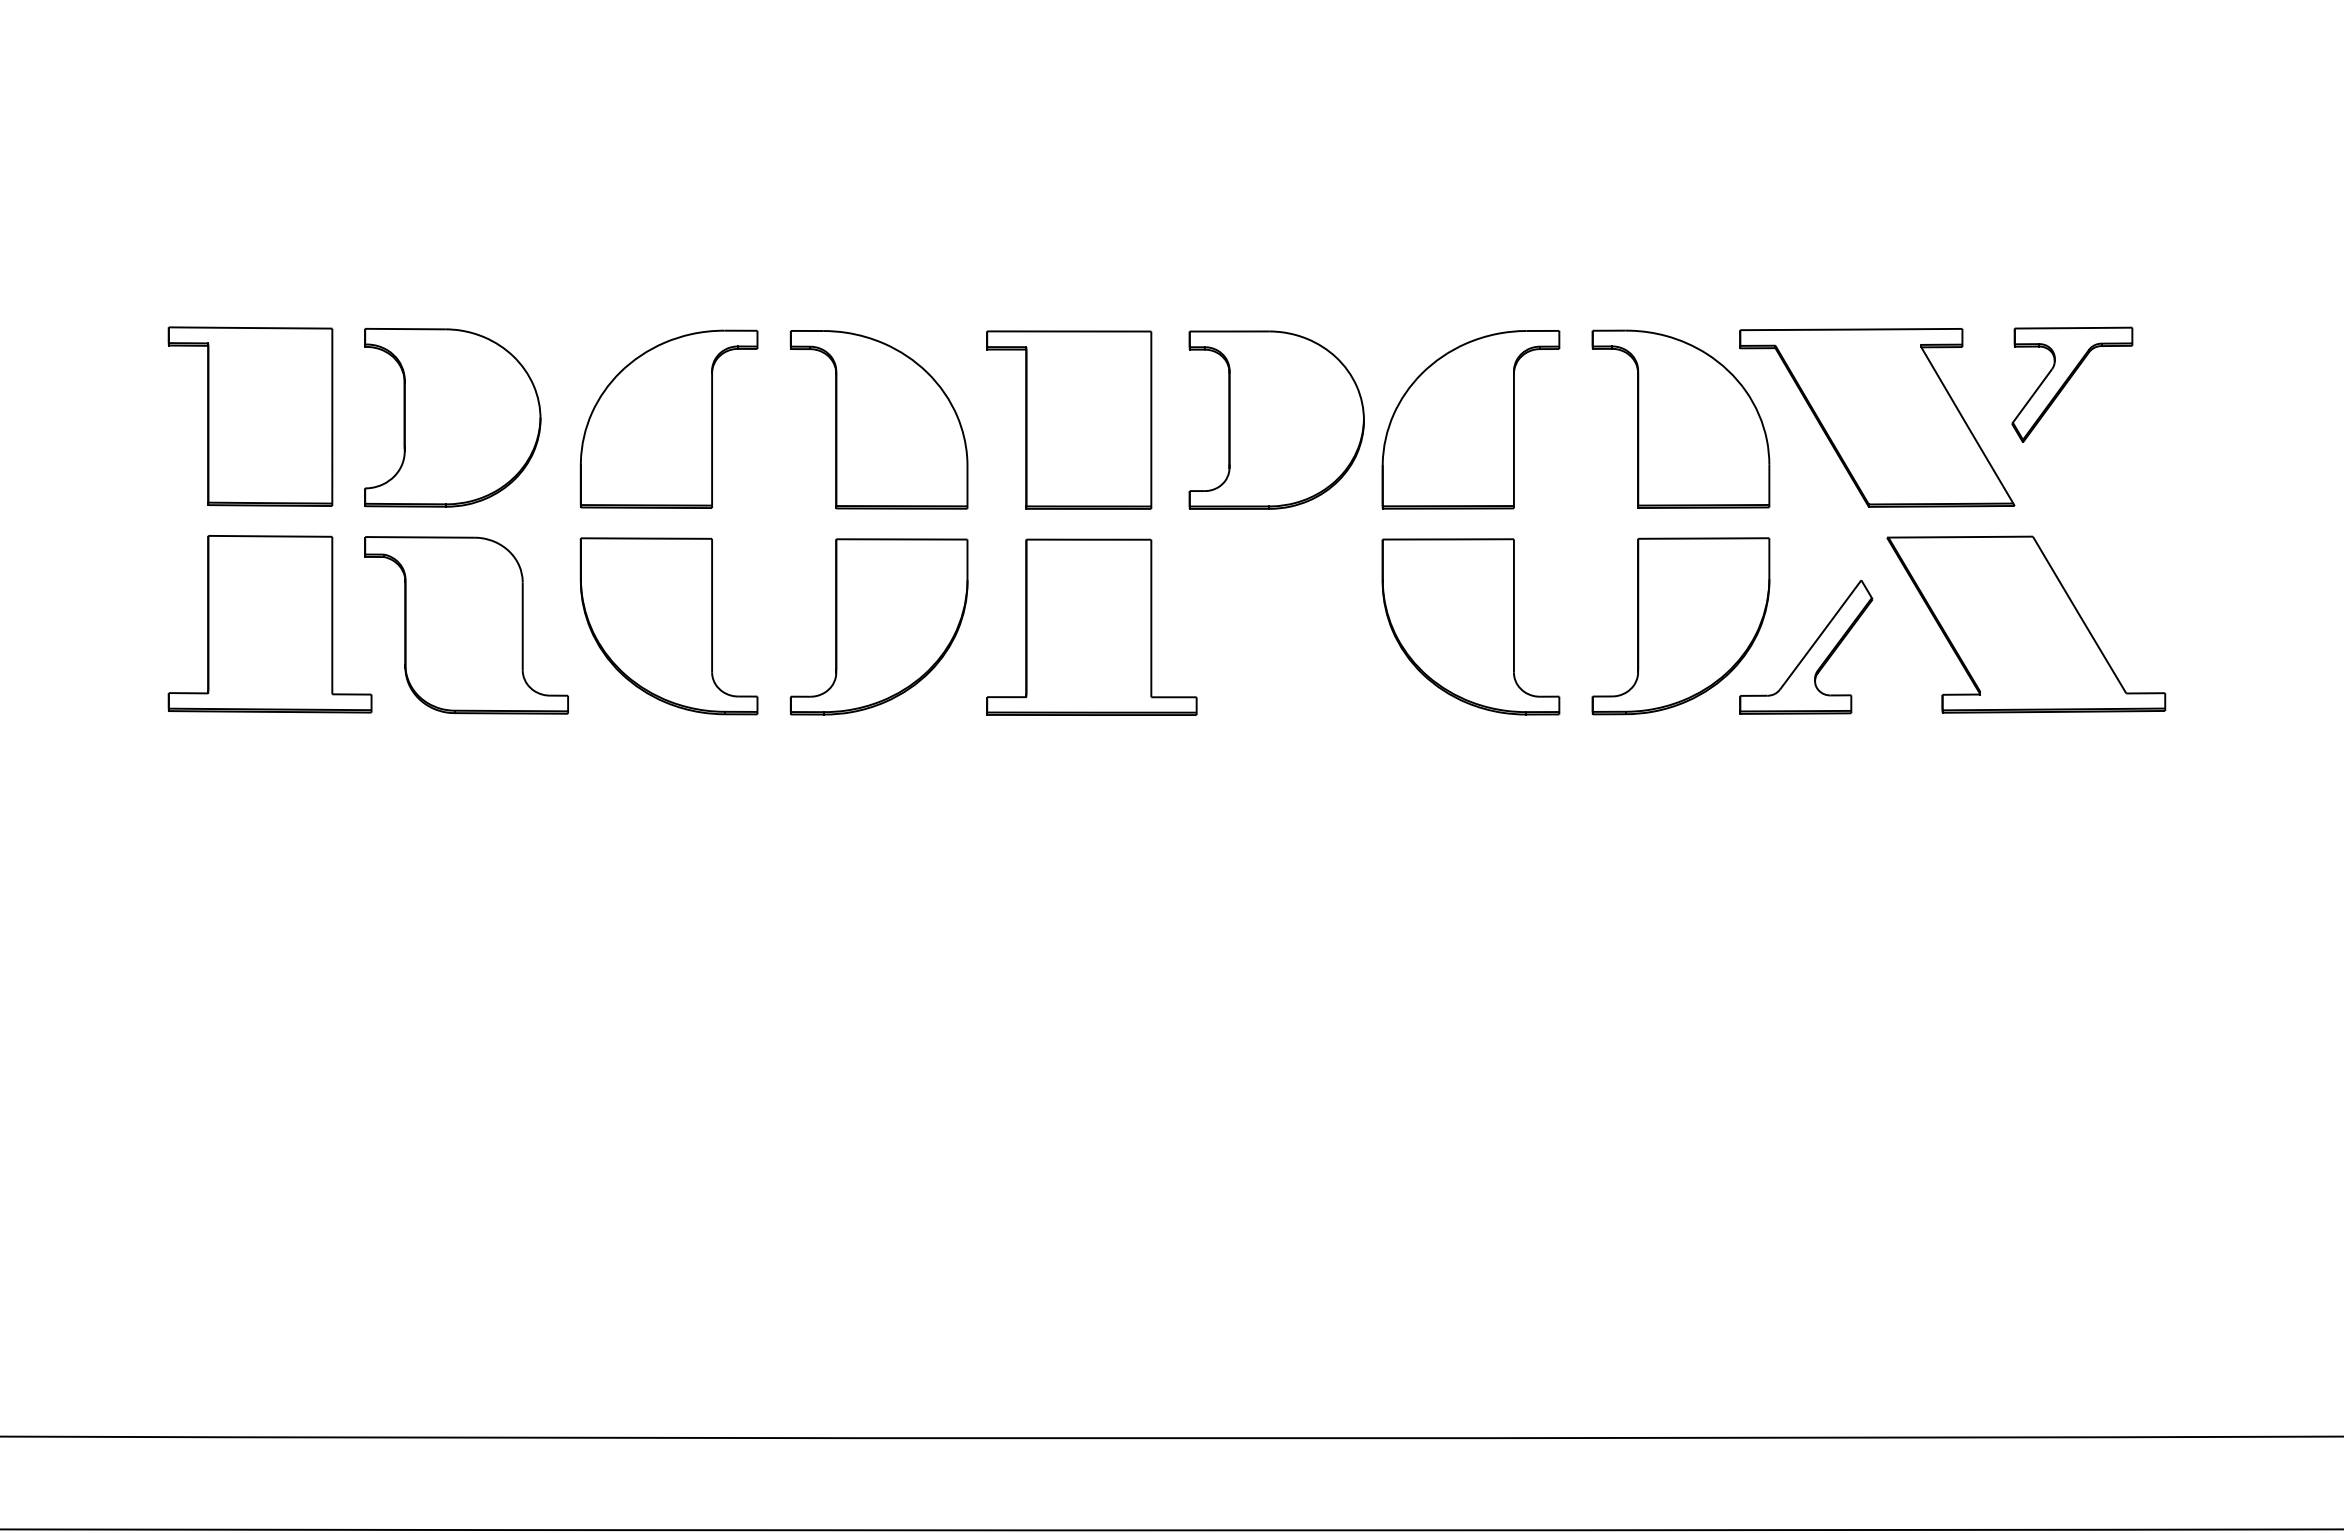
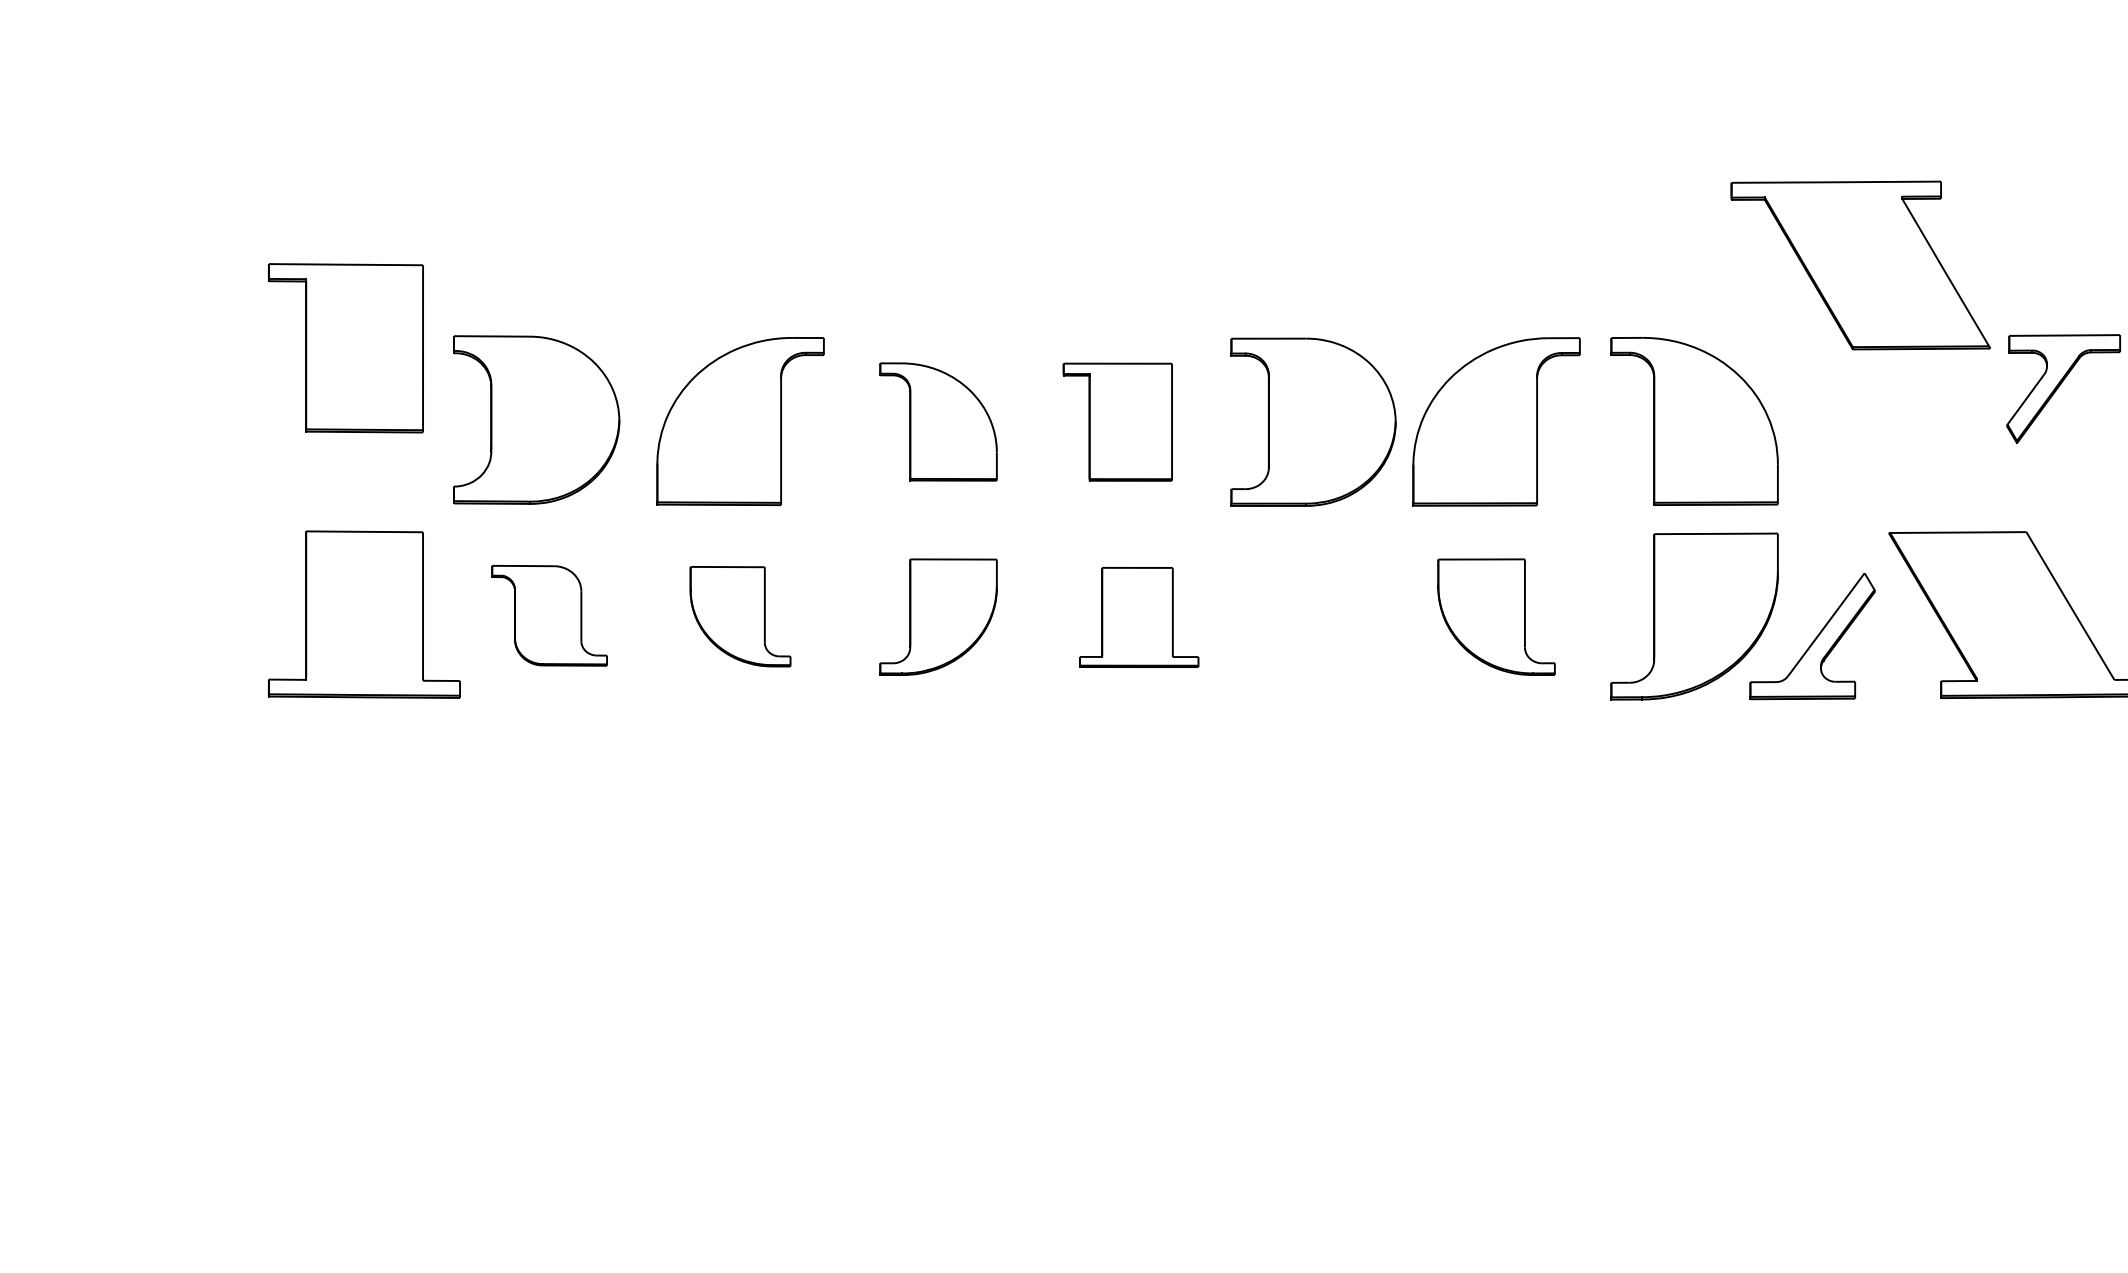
part: (250, 416) -> (345, 348), moved
part: (1877, 417) -> (1860, 265), moved
part: (878, 419) -> (937, 421), size x0.7
part: (1069, 419) -> (1118, 421), size x0.7
part: (466, 625) -> (549, 615), size x0.6
part: (668, 626) -> (740, 616), size x0.6
part: (878, 626) -> (937, 616), size x0.7
part: (1091, 626) -> (1138, 616), size x0.6
part: (1470, 626) -> (1496, 616), size x0.7

